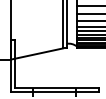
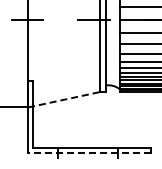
line: (37, 53) -> (64, 99), solid -> dashed
line: (55, 91) -> (89, 152), solid -> dashed

